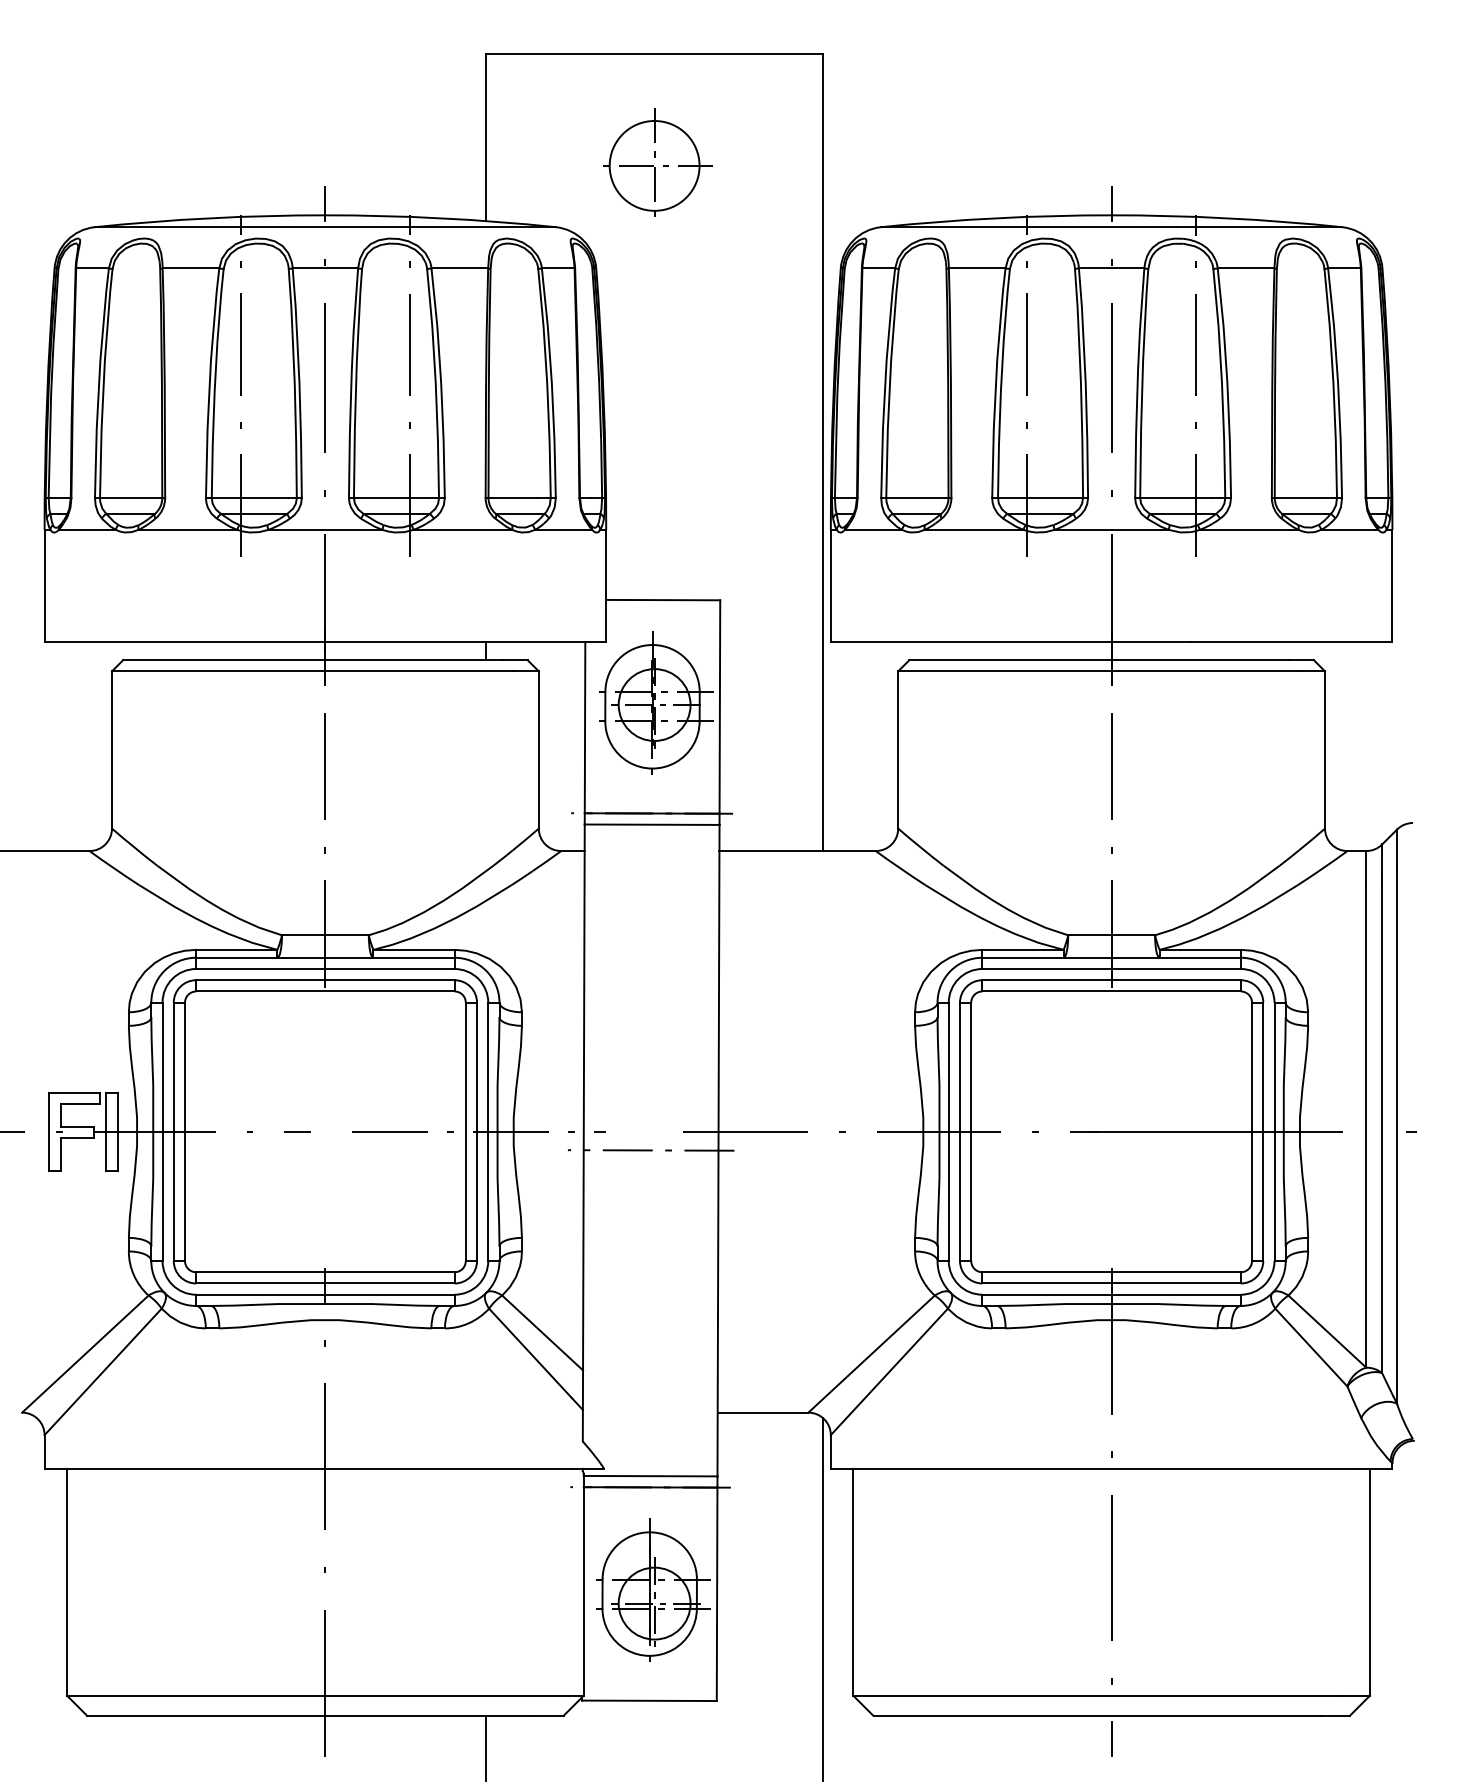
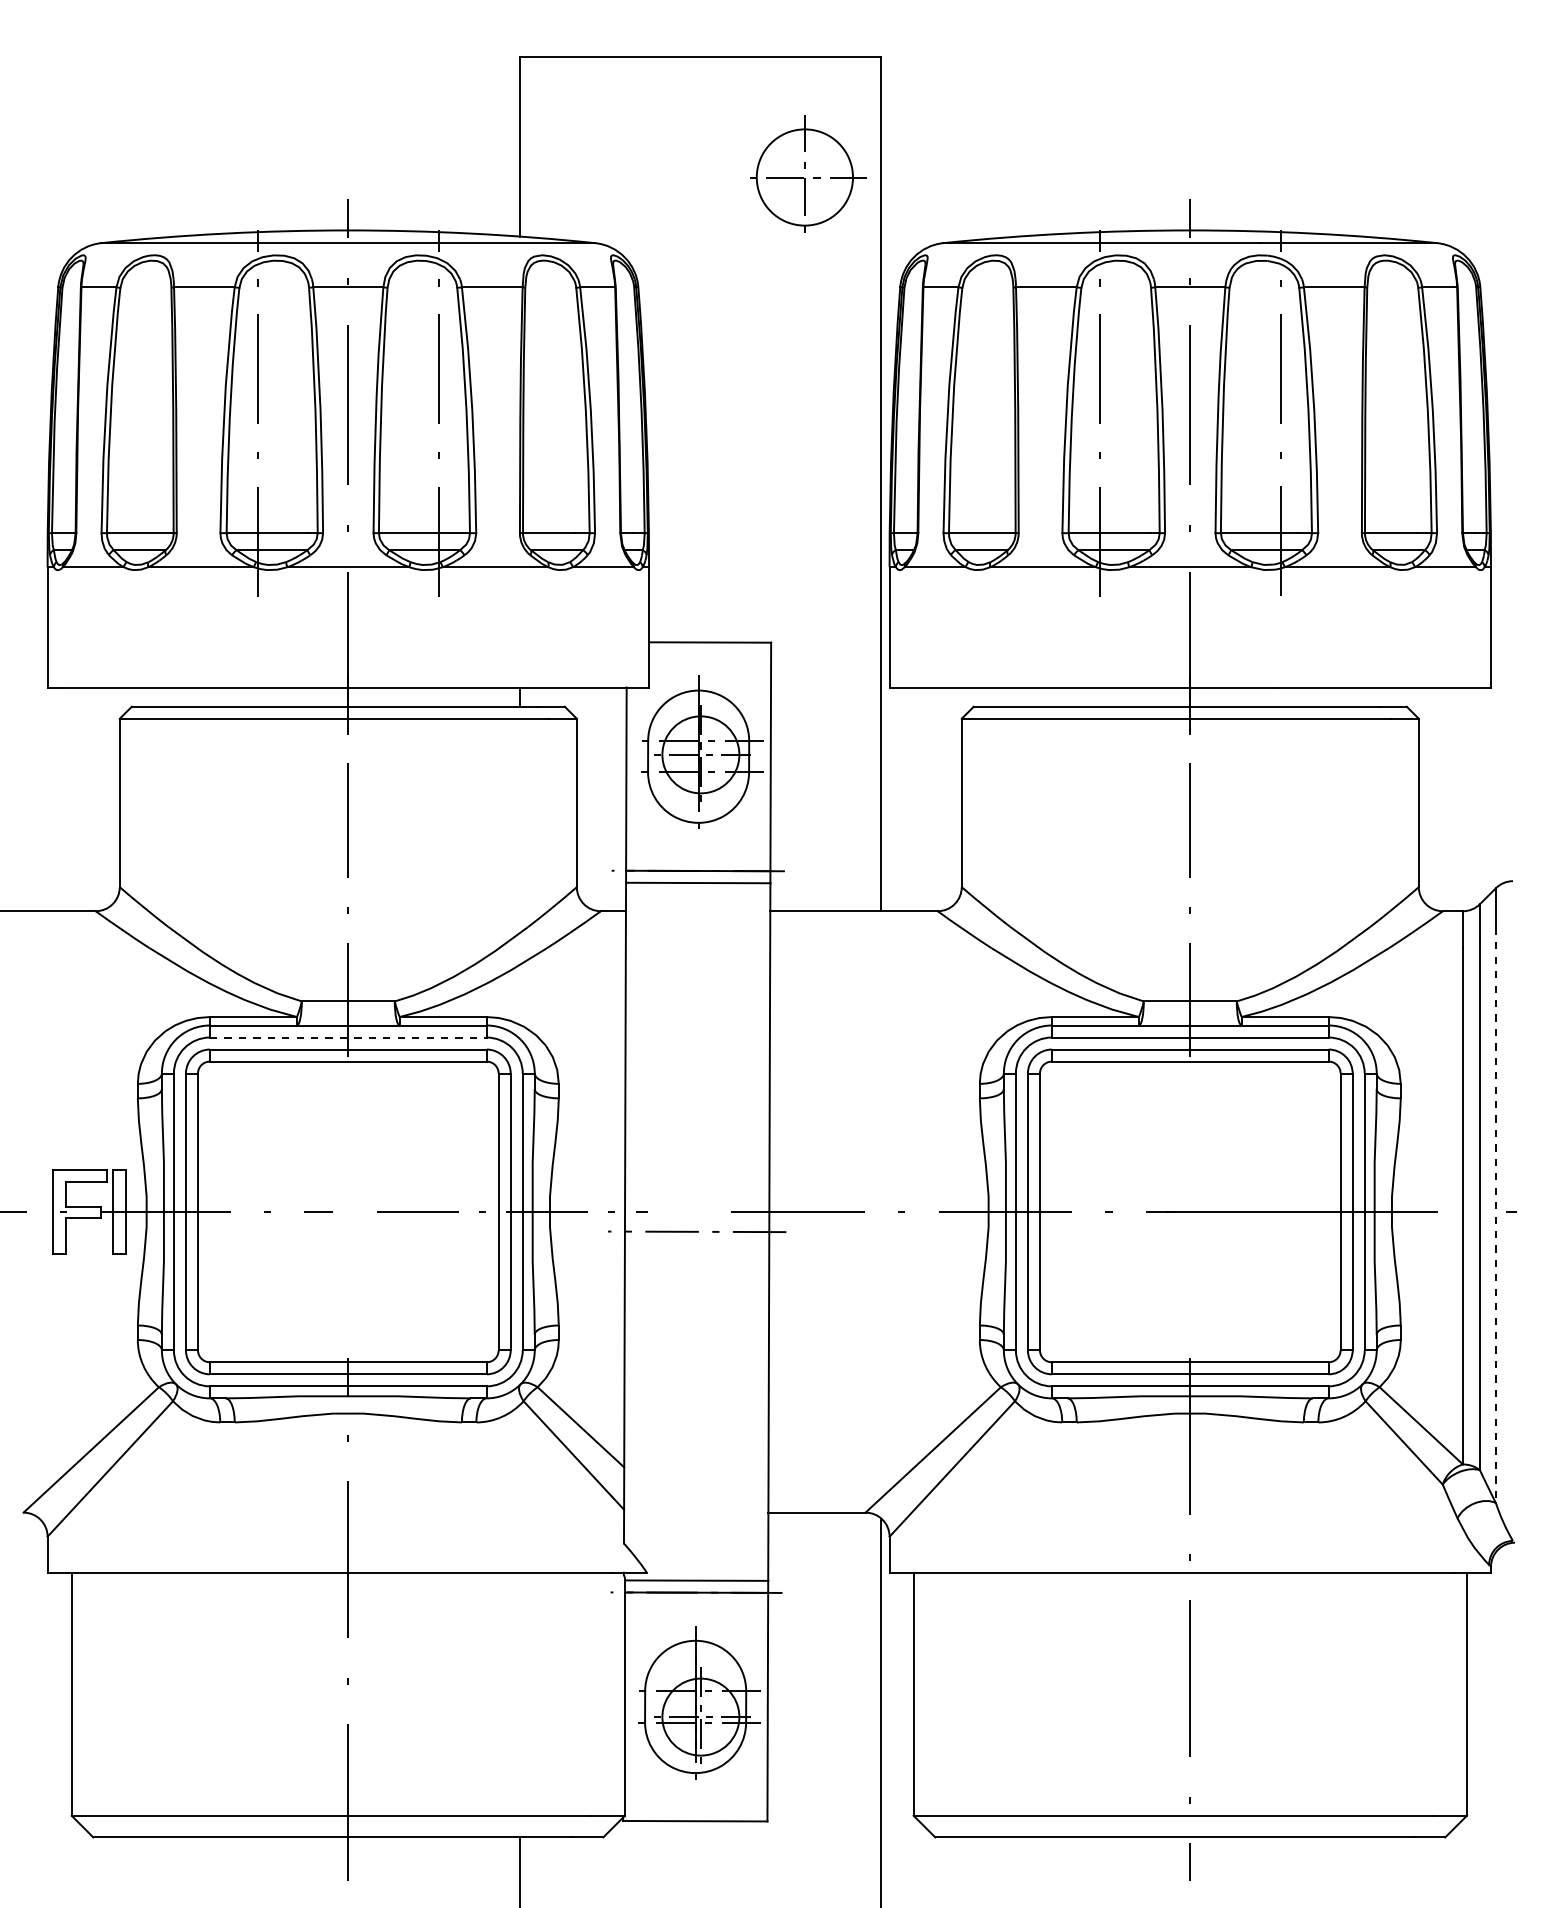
part: (657, 162) -> (808, 173), moved
line: (325, 968) -> (348, 1037), solid -> dashed
line: (1396, 1135) -> (1495, 1215), solid -> dashed

